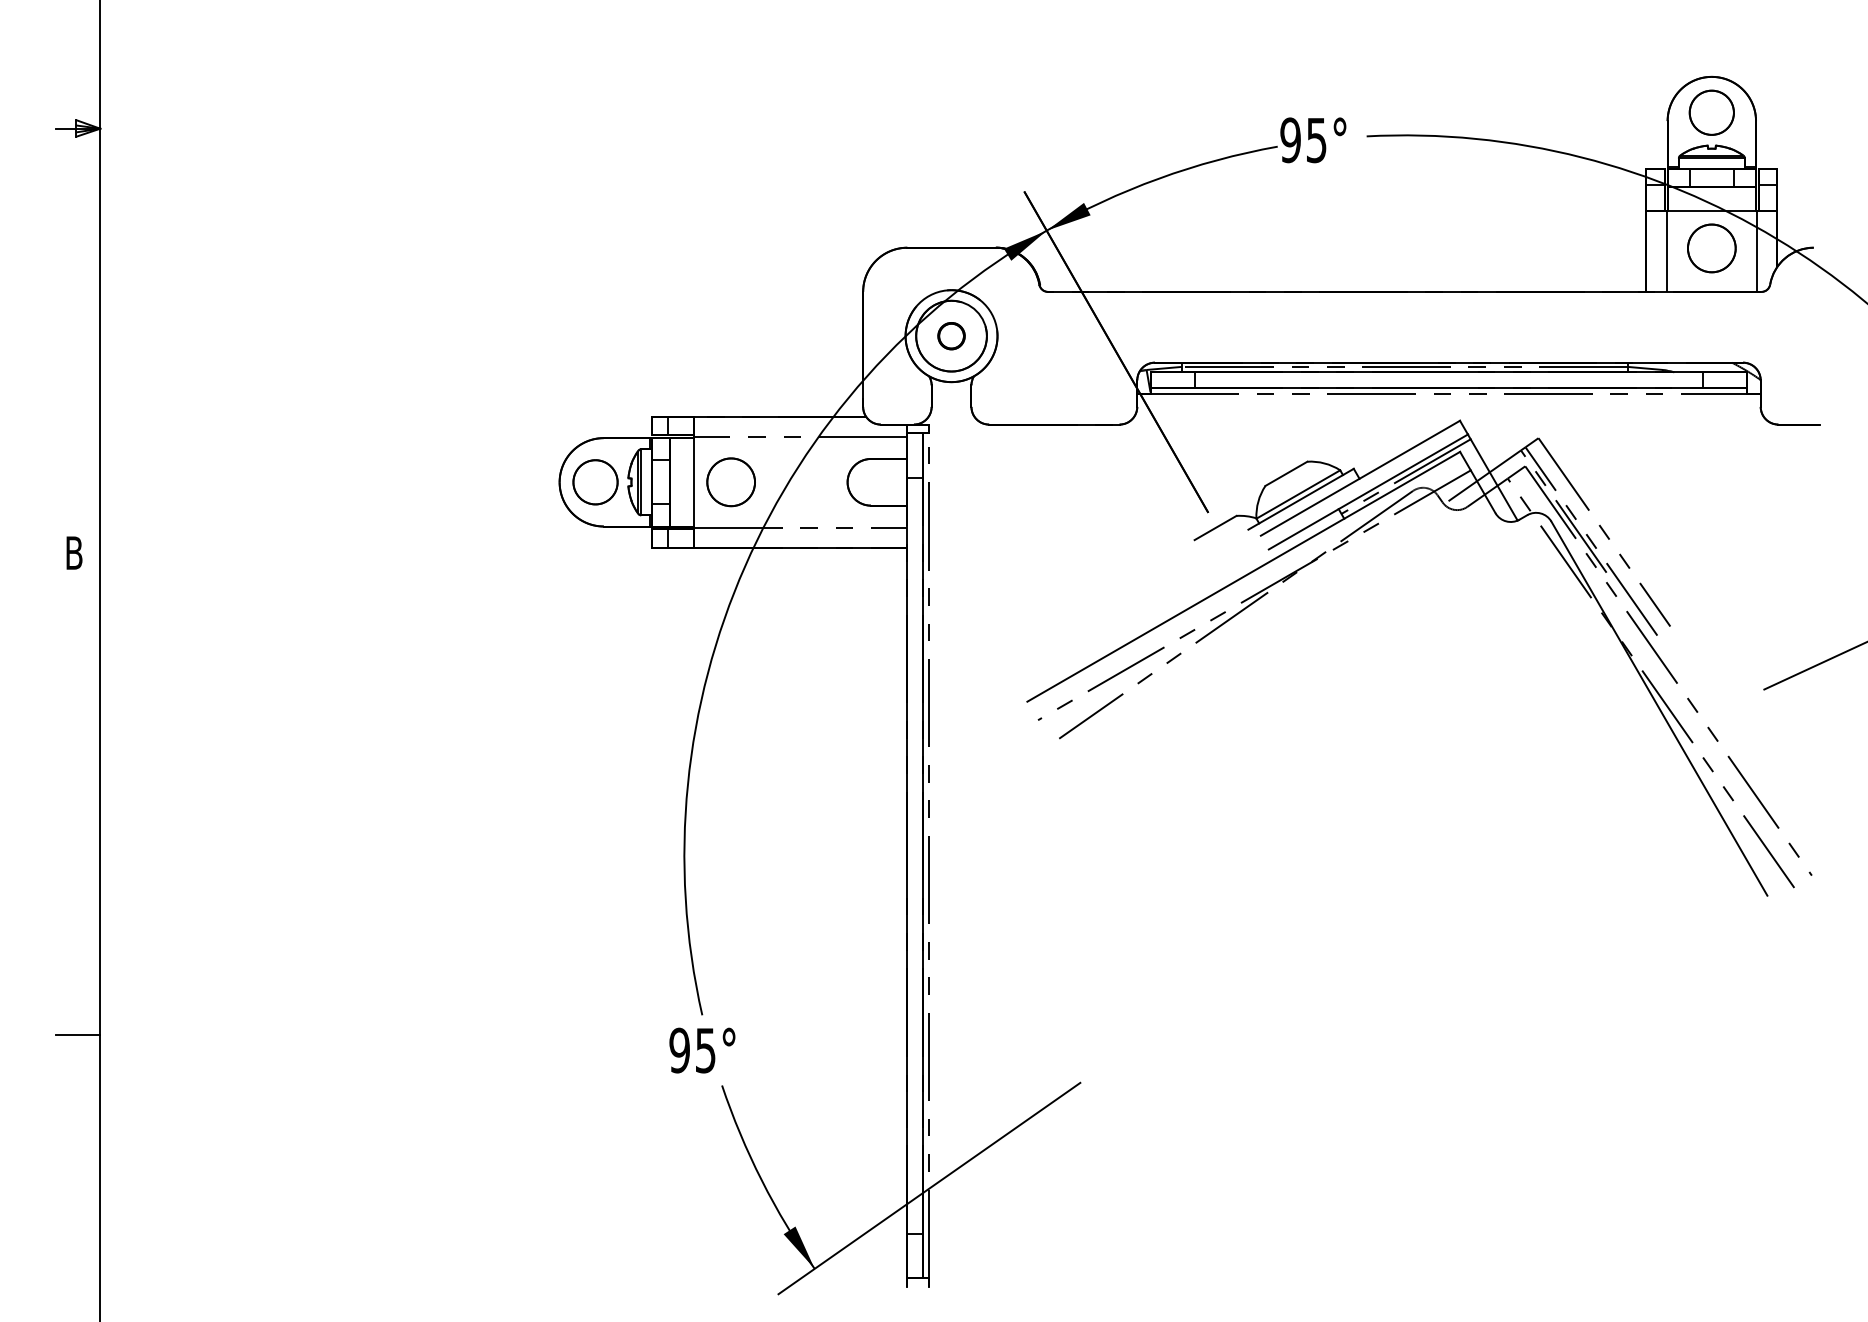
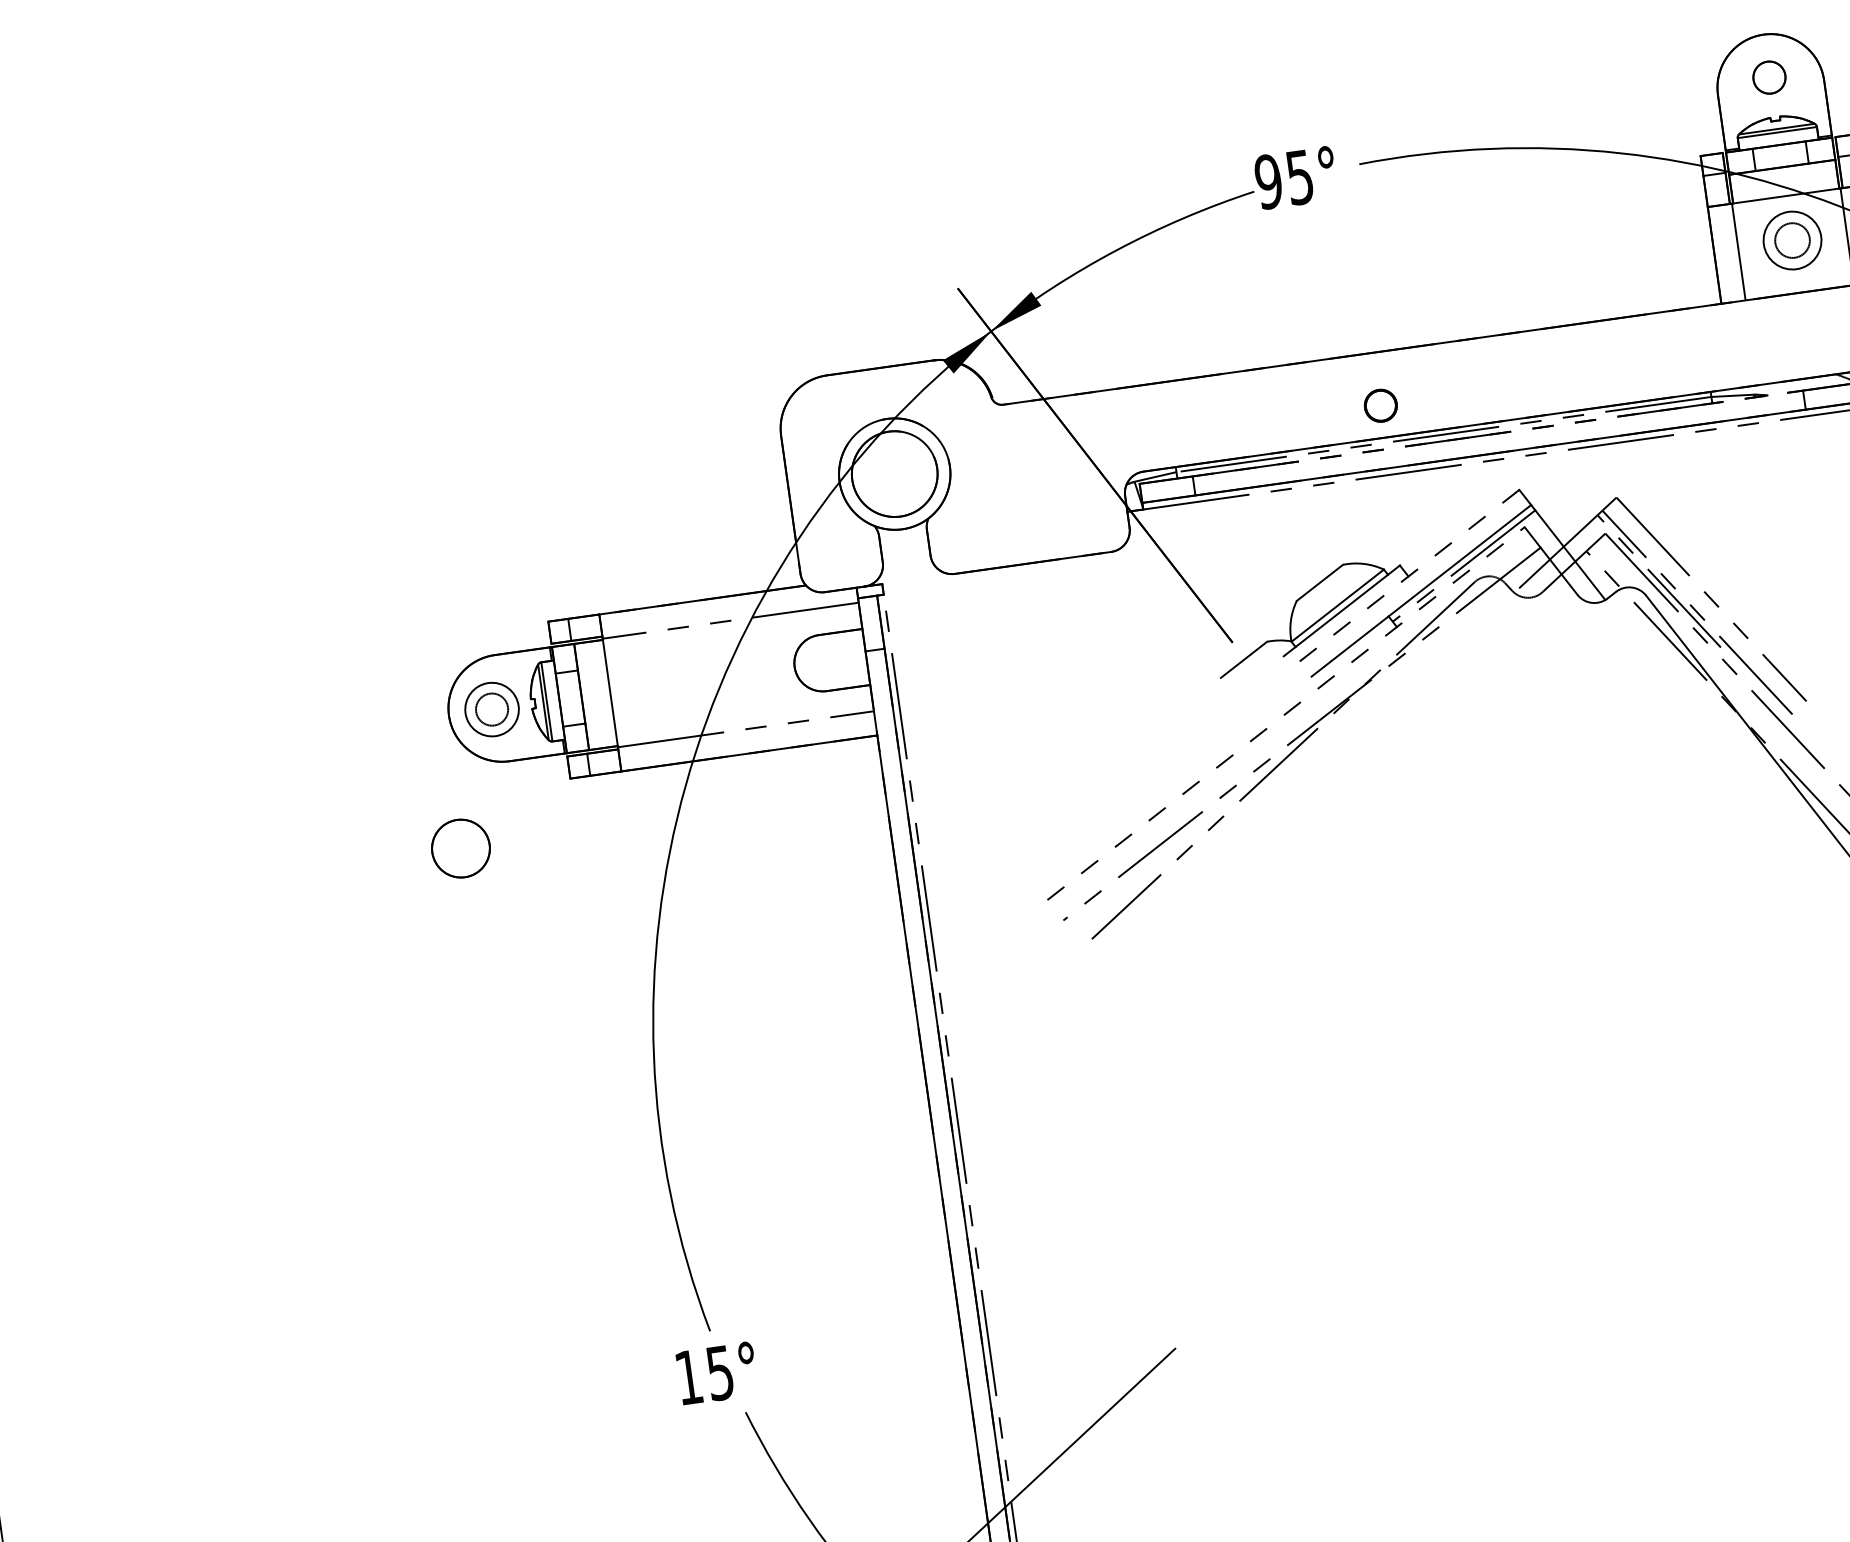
circle: (1711, 112) -> (1769, 77), size x0.6
circle: (1711, 248) -> (1792, 240), size x0.6
circle: (951, 336) -> (1380, 406), moved
line: (1449, 372) -> (1498, 433), solid -> dashed
line: (1360, 478) -> (1409, 575), solid -> dashed
circle: (595, 482) -> (492, 709), size x0.6
part: (730, 482) -> (460, 848), moved
line: (1243, 576) -> (1285, 713), solid -> dashed
text: (679, 1050) -> (688, 1377), 95° -> 15°

